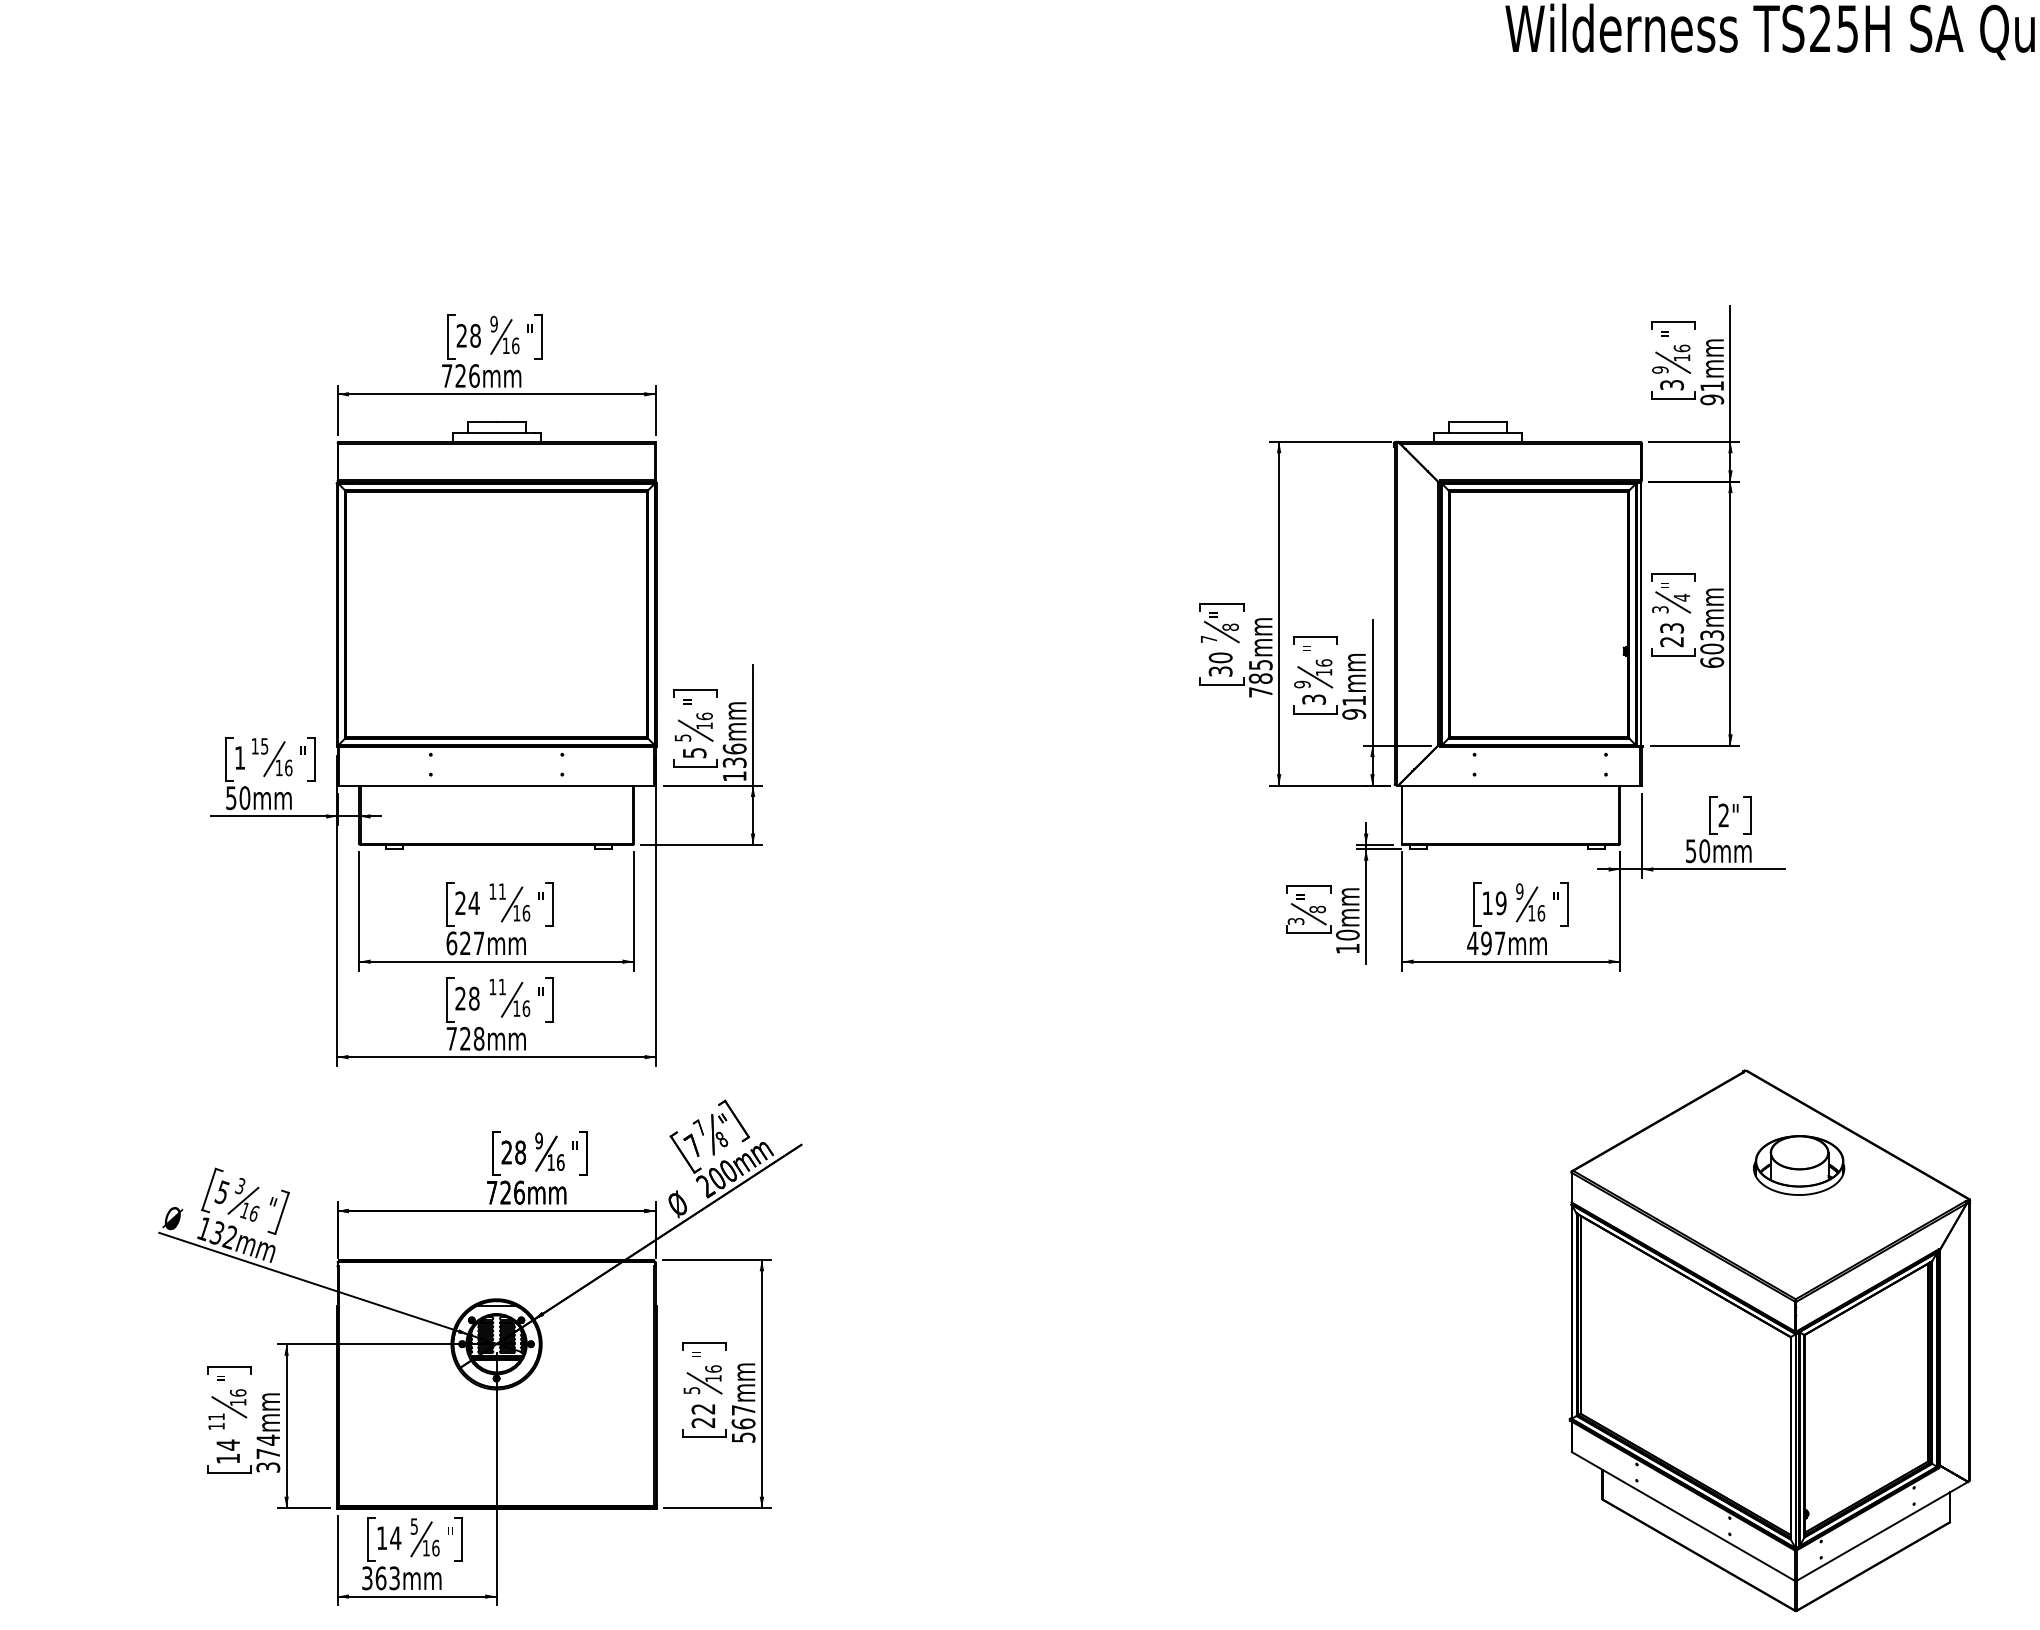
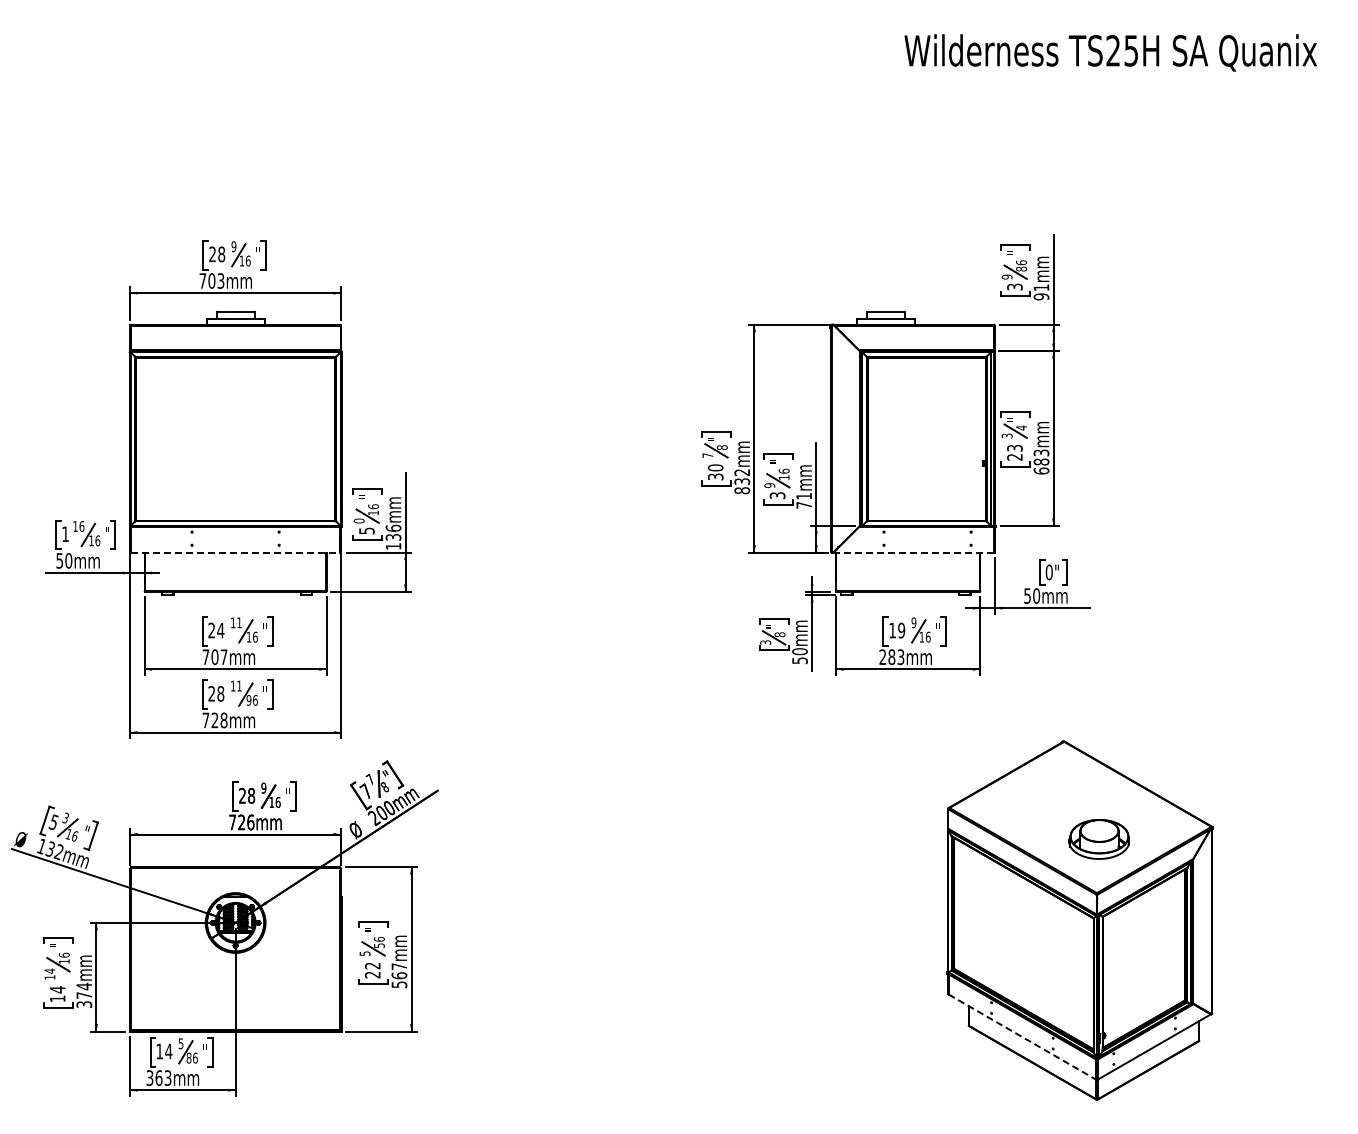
text: (1681, 357) -> (1021, 268), 16 -> 86
text: (467, 375) -> (216, 280), 726mm -> 703mm
text: (1712, 648) -> (1041, 461), 603mm -> 683mm
text: (1261, 678) -> (742, 481), 785mm -> 832mm
text: (1354, 713) -> (804, 504), 91mm -> 71mm
text: (681, 737) -> (358, 520), 5 -> 0
text: (264, 746) -> (81, 526), 15 -> 16
line: (497, 785) -> (236, 552), solid -> dashed
line: (1520, 785) -> (914, 552), solid -> dashed
text: (1722, 815) -> (1048, 572), 2" -> 0"
text: (458, 943) -> (210, 657), 627mm -> 707mm
text: (1485, 943) -> (891, 657), 497mm -> 283mm
text: (1347, 948) -> (799, 660), 10mm -> 50mm
text: (515, 1008) -> (248, 700), 16 -> 96
part: (1798, 1165) -> (1098, 839), moved
text: (713, 1378) -> (379, 945), 16 -> 56
text: (215, 1416) -> (49, 970), 11 -> 14
line: (1683, 1517) -> (1022, 1037), solid -> dashed
text: (425, 1547) -> (188, 1057), 16 -> 86

